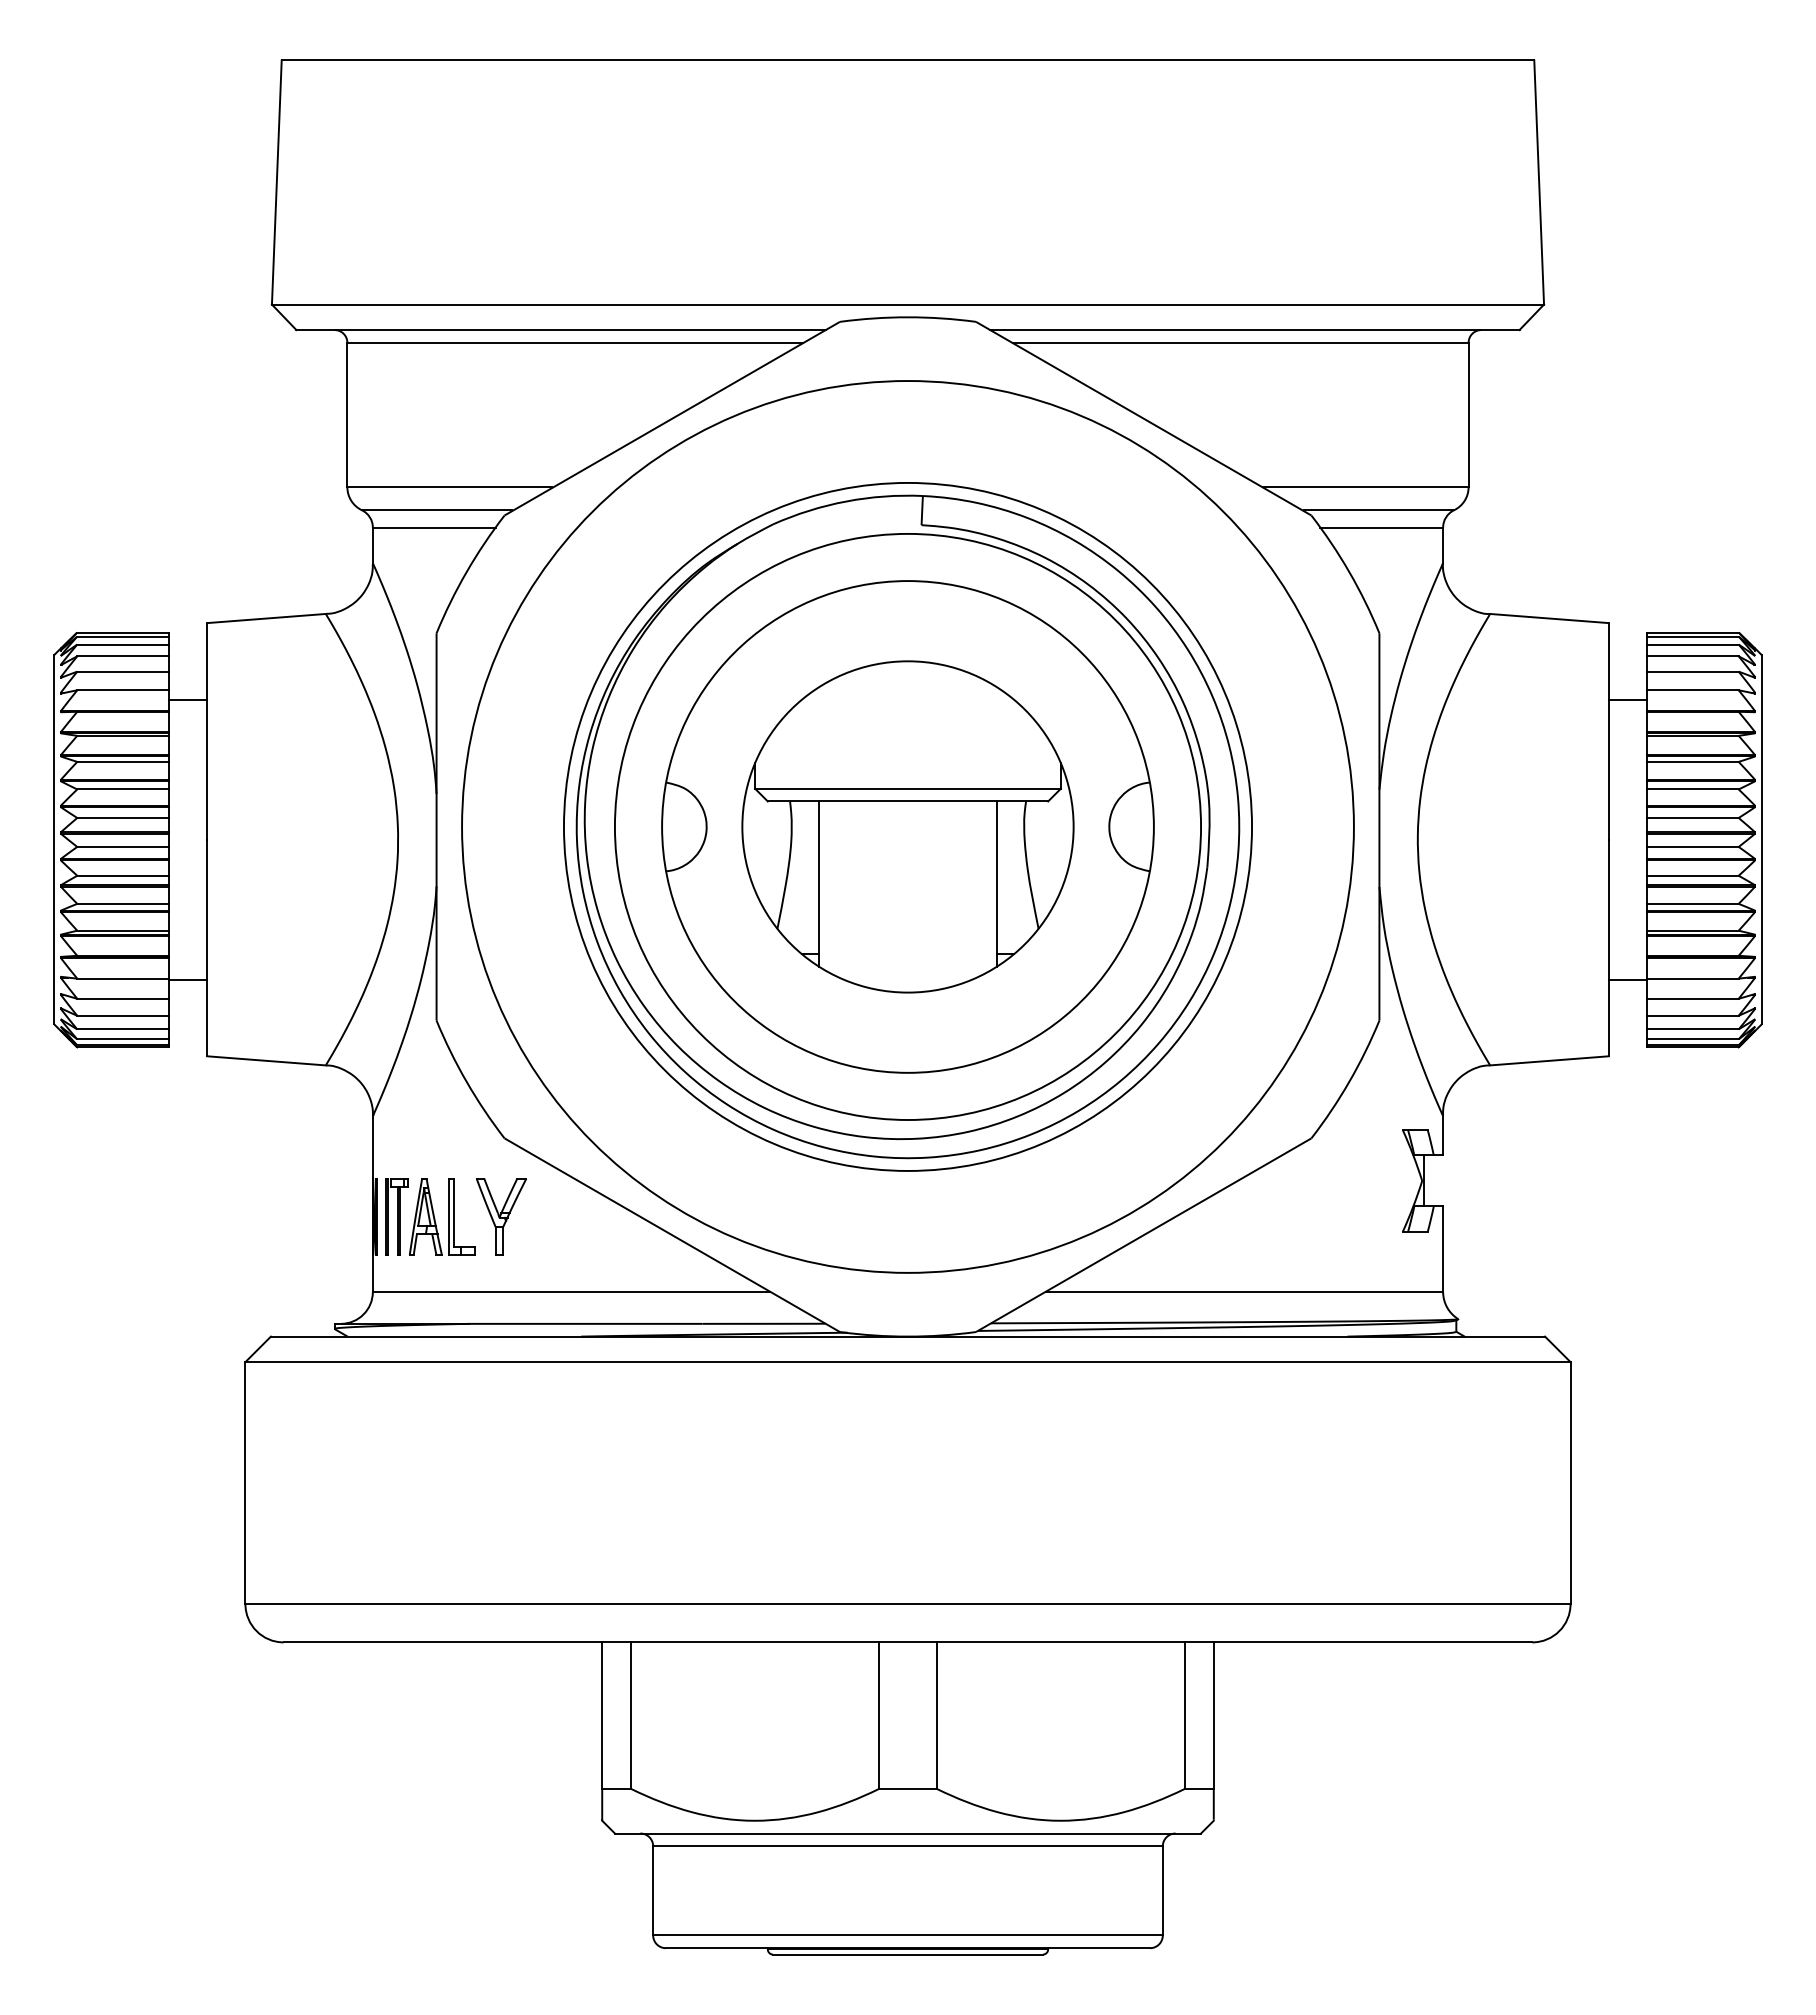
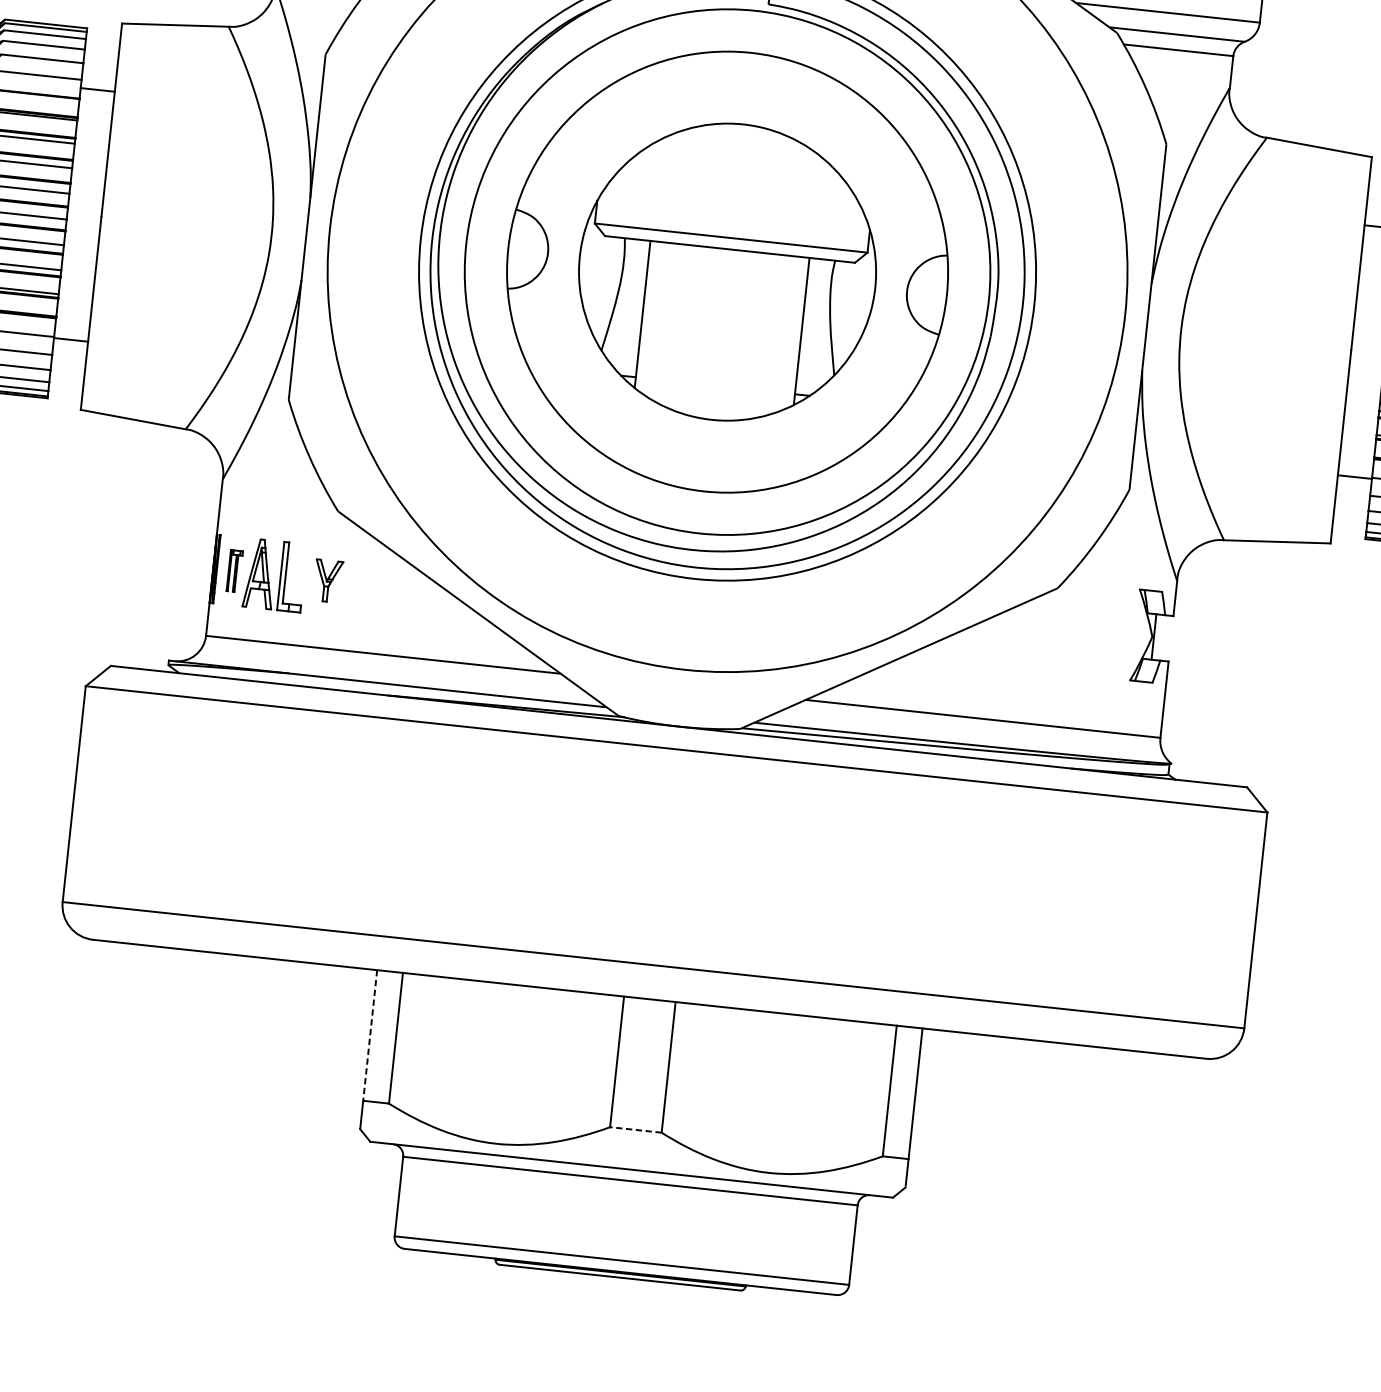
part: (396, 1216) -> (234, 570), size x0.6
part: (501, 1216) -> (327, 580), size x0.6
line: (602, 1716) -> (370, 1036), solid -> dashed
line: (907, 1788) -> (635, 1129), solid -> dashed

